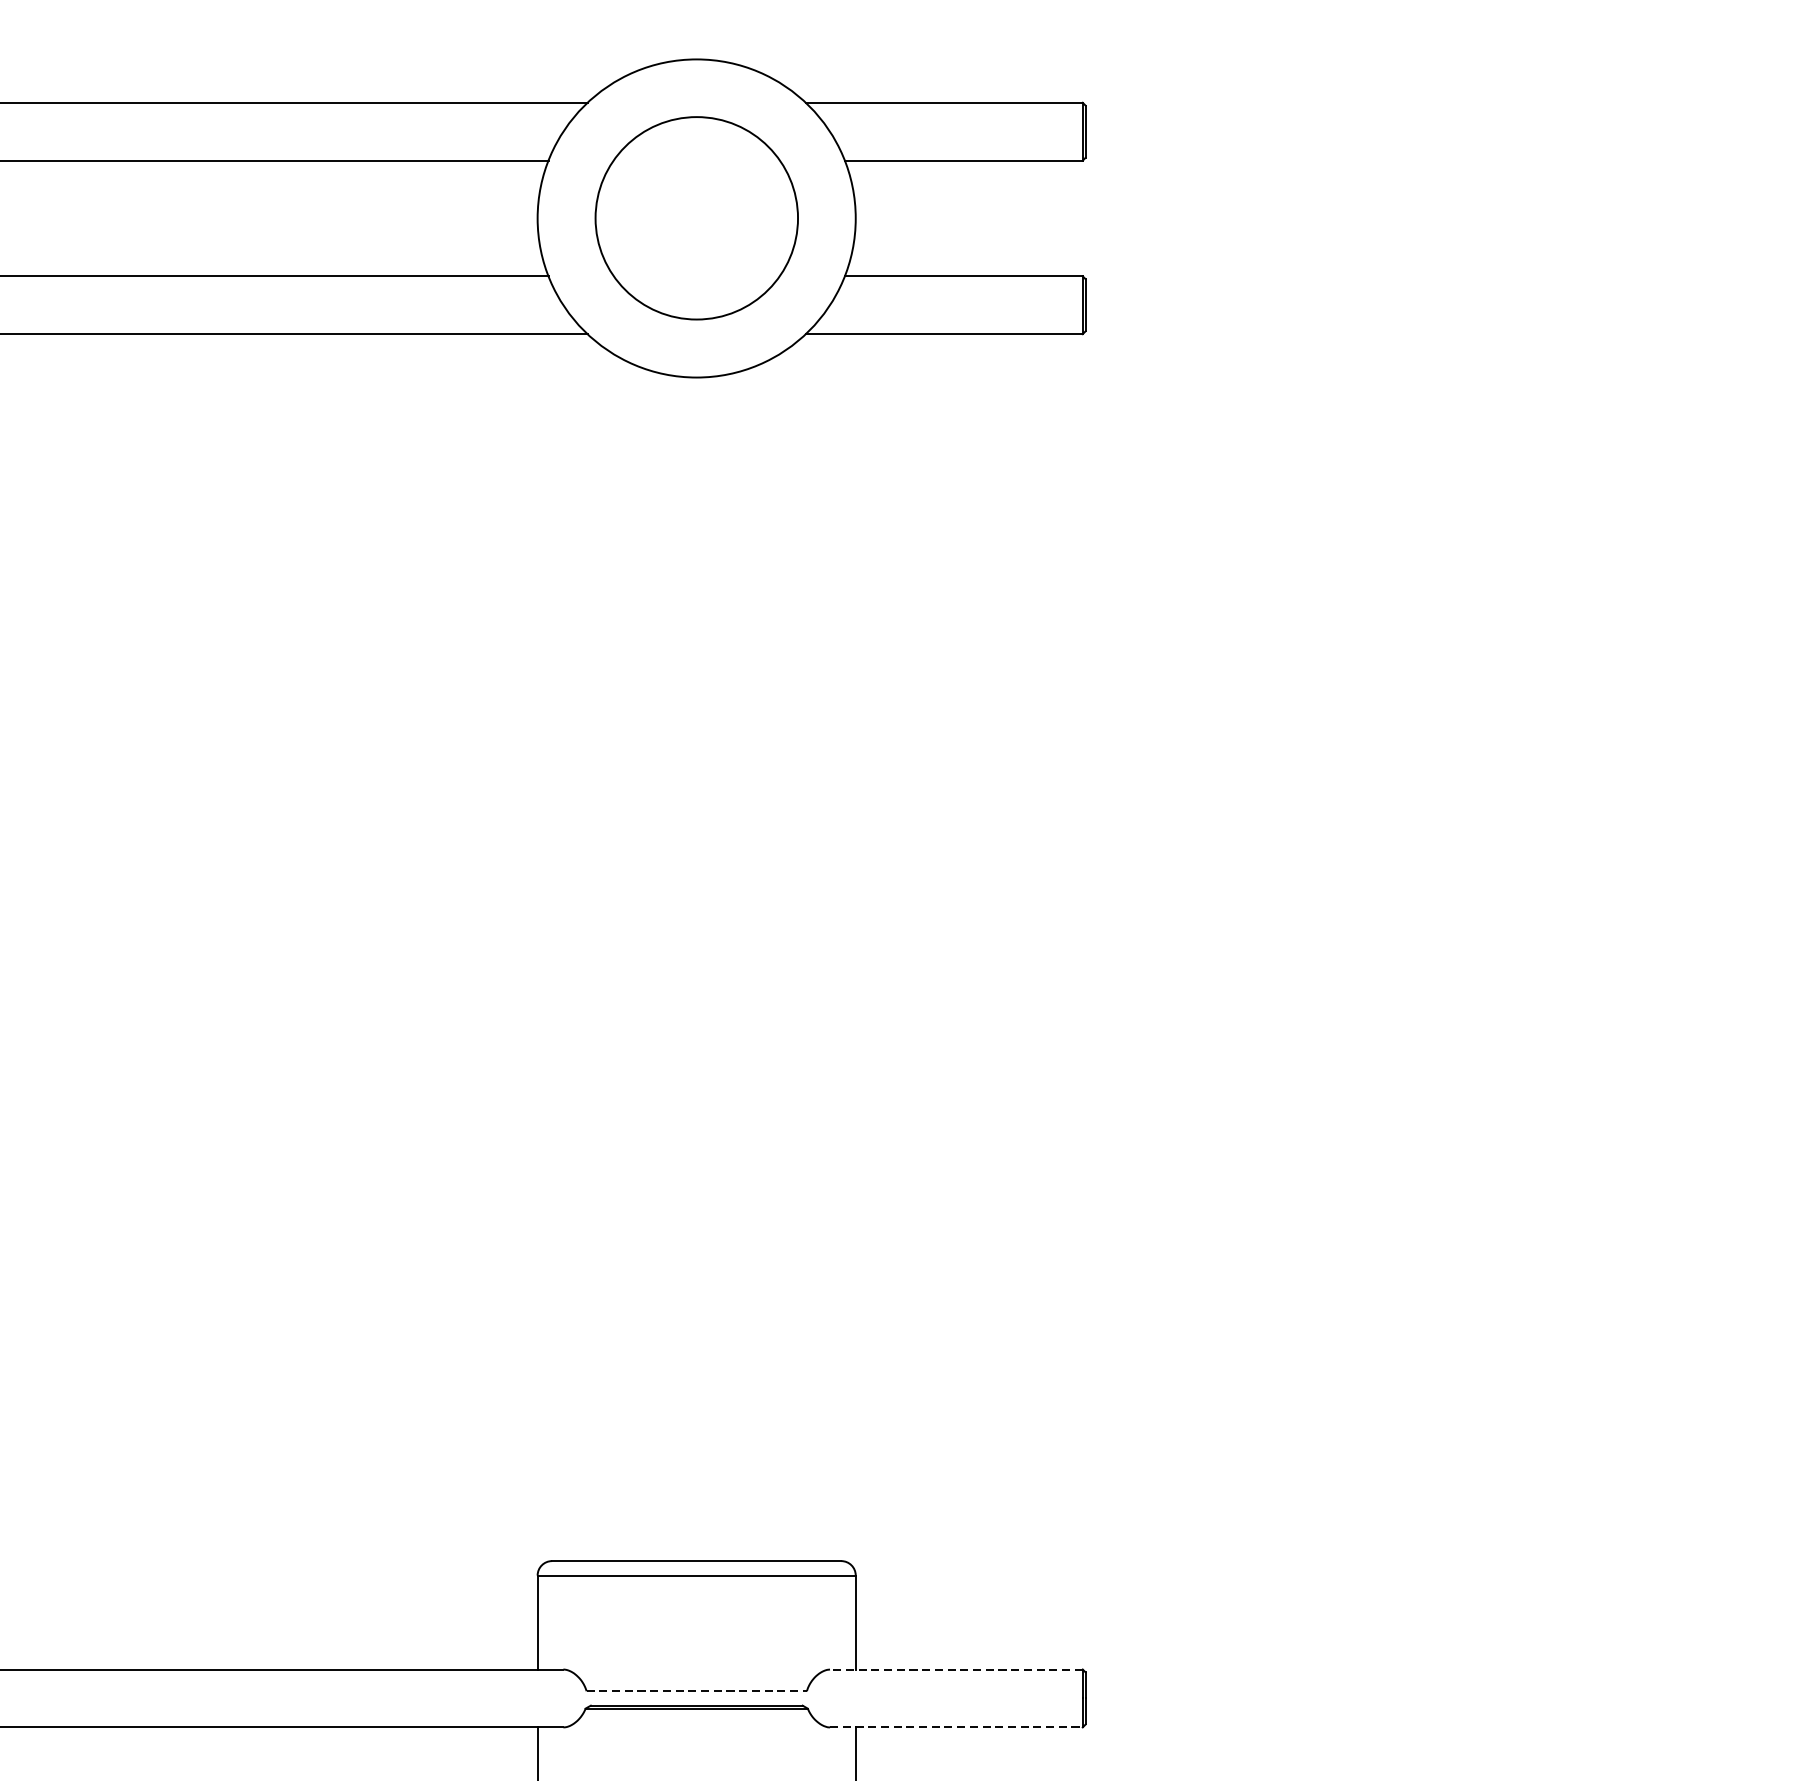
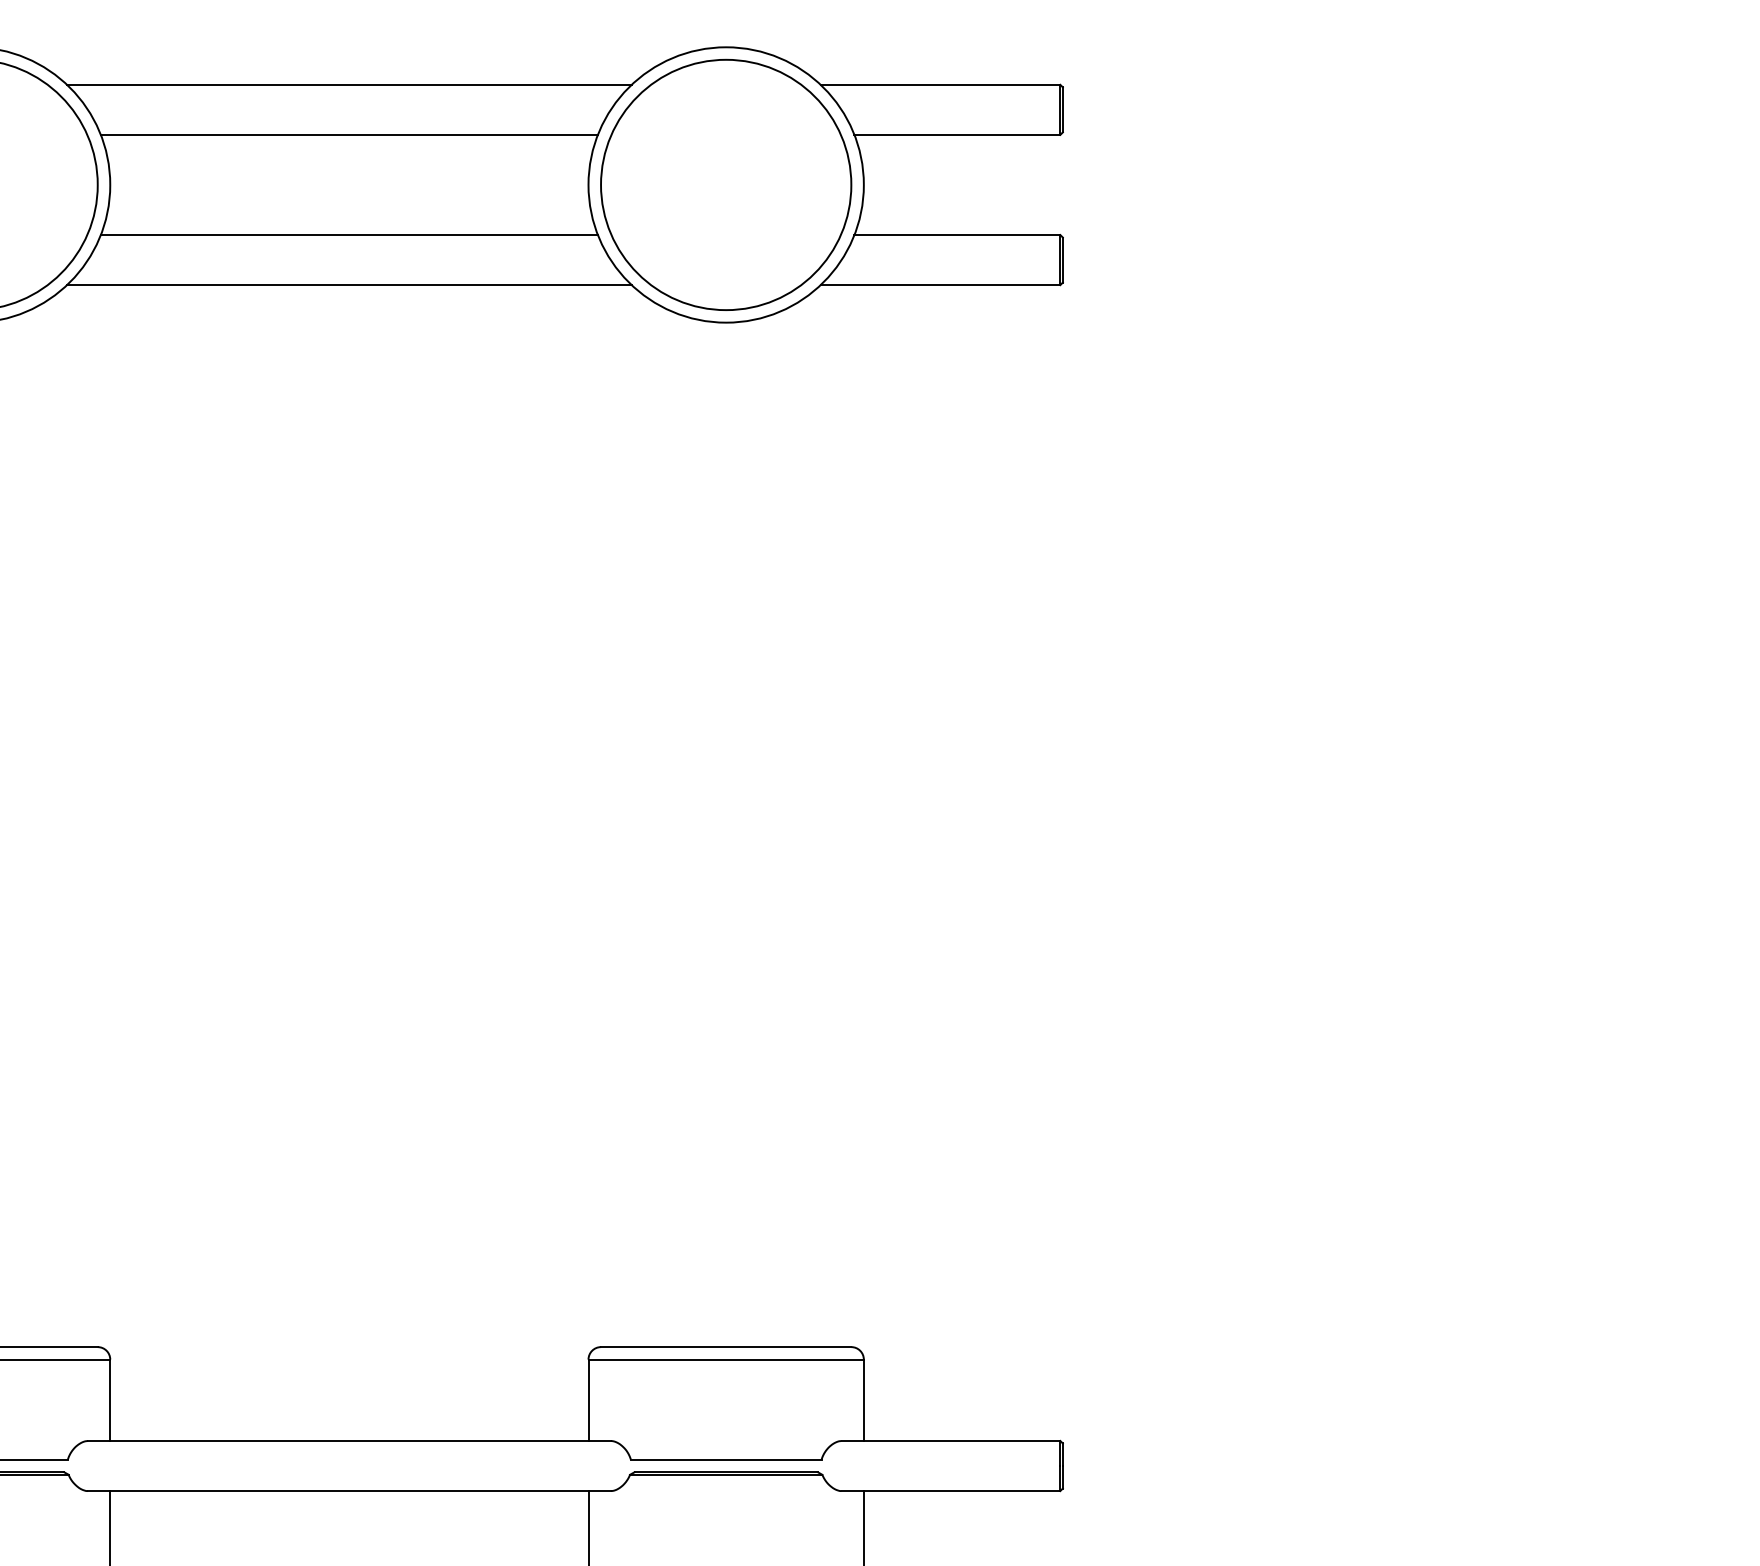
circle: (697, 217) -> (726, 184), size x1.43
line: (955, 1668) -> (950, 1440), dashed -> solid
line: (697, 1690) -> (726, 1459), dashed -> solid
line: (956, 1727) -> (951, 1491), dashed -> solid

